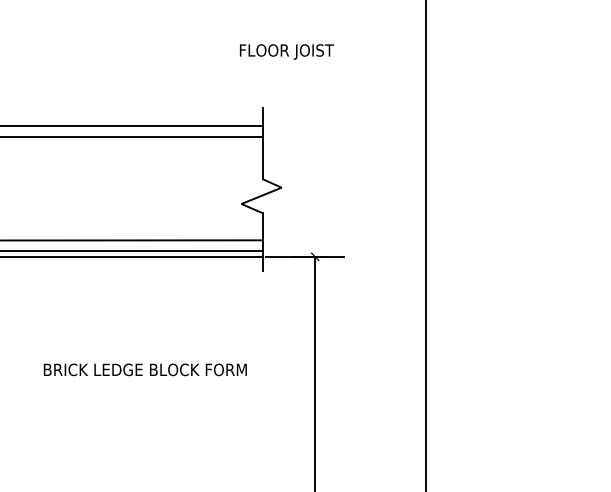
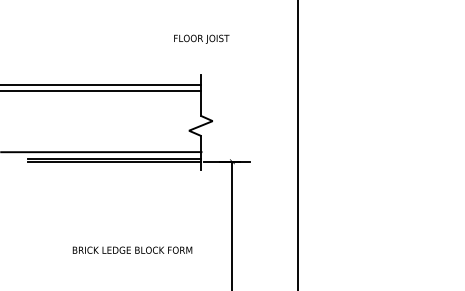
text: (286, 50) -> (201, 38), moved
text: (145, 368) -> (132, 249), moved

